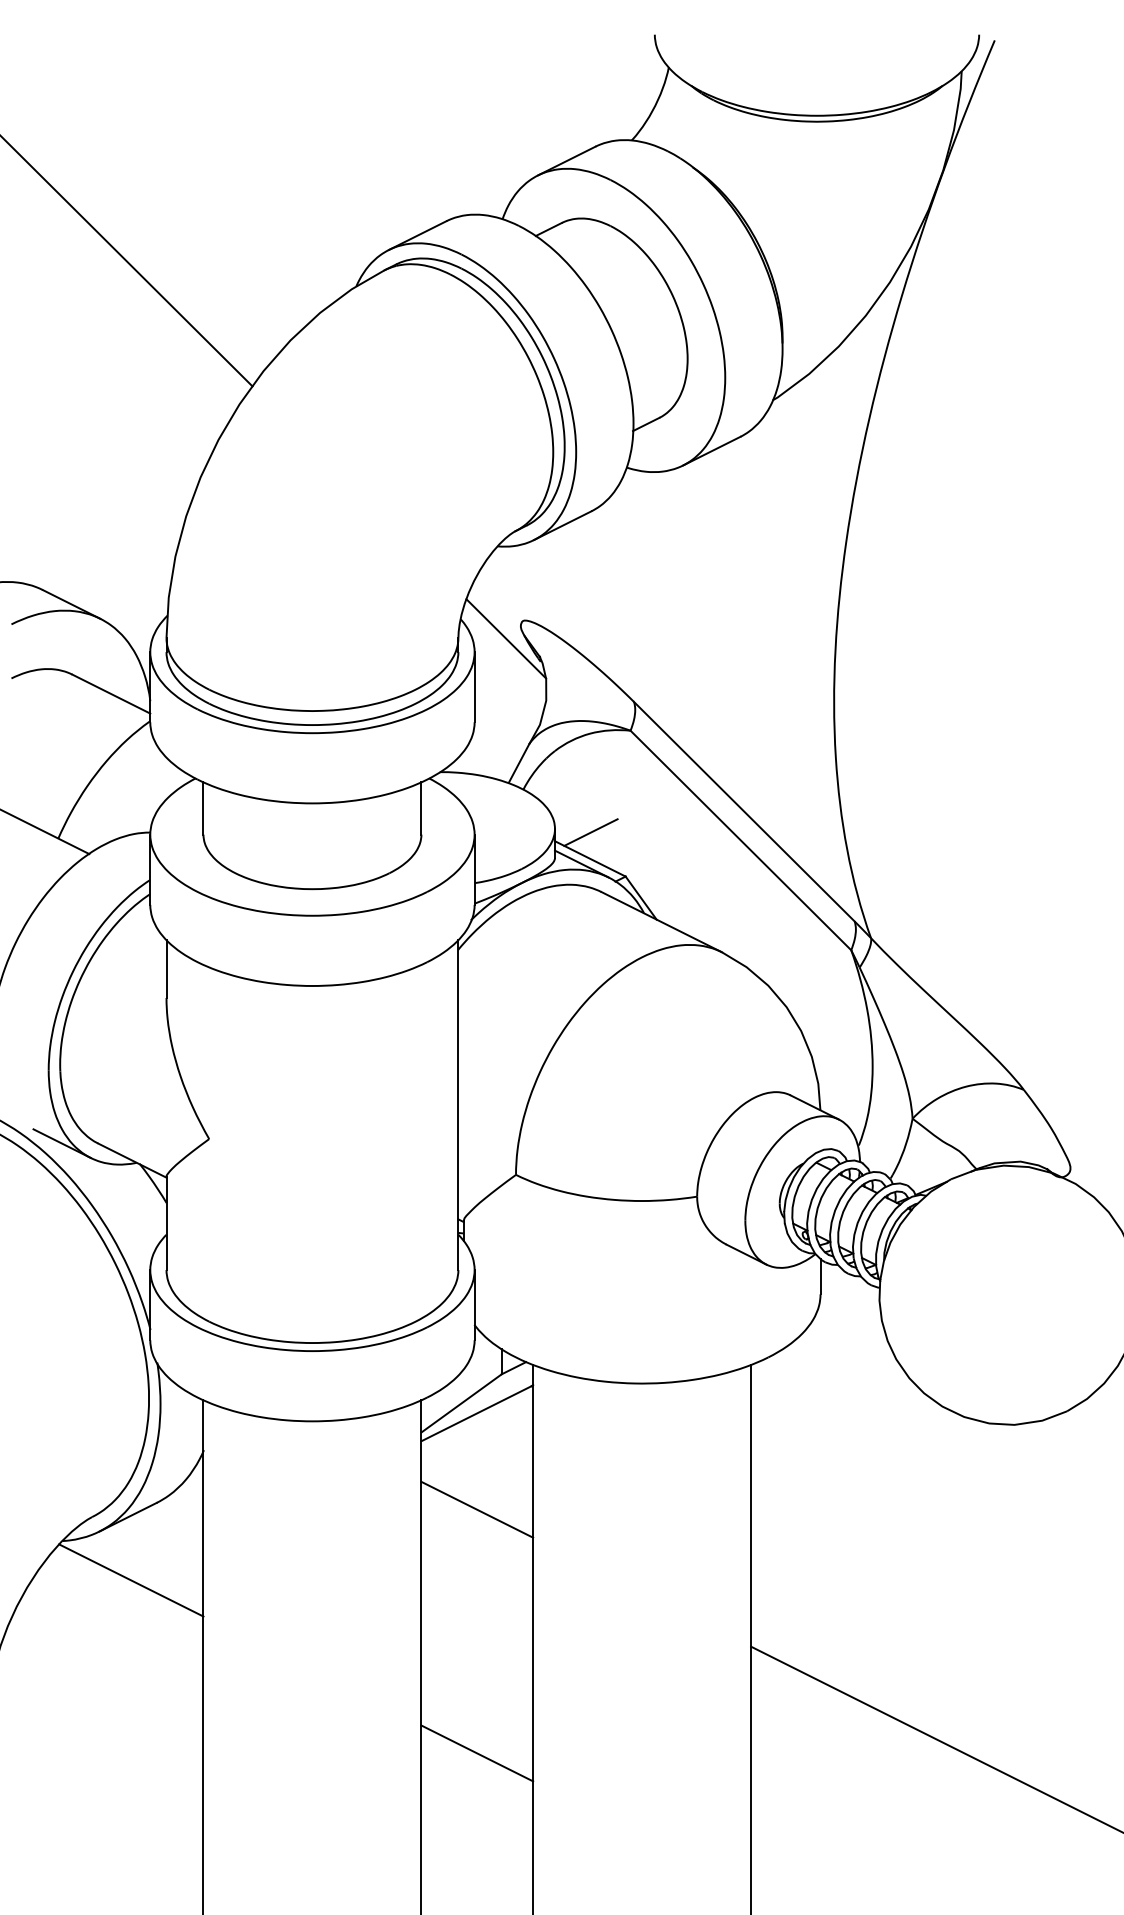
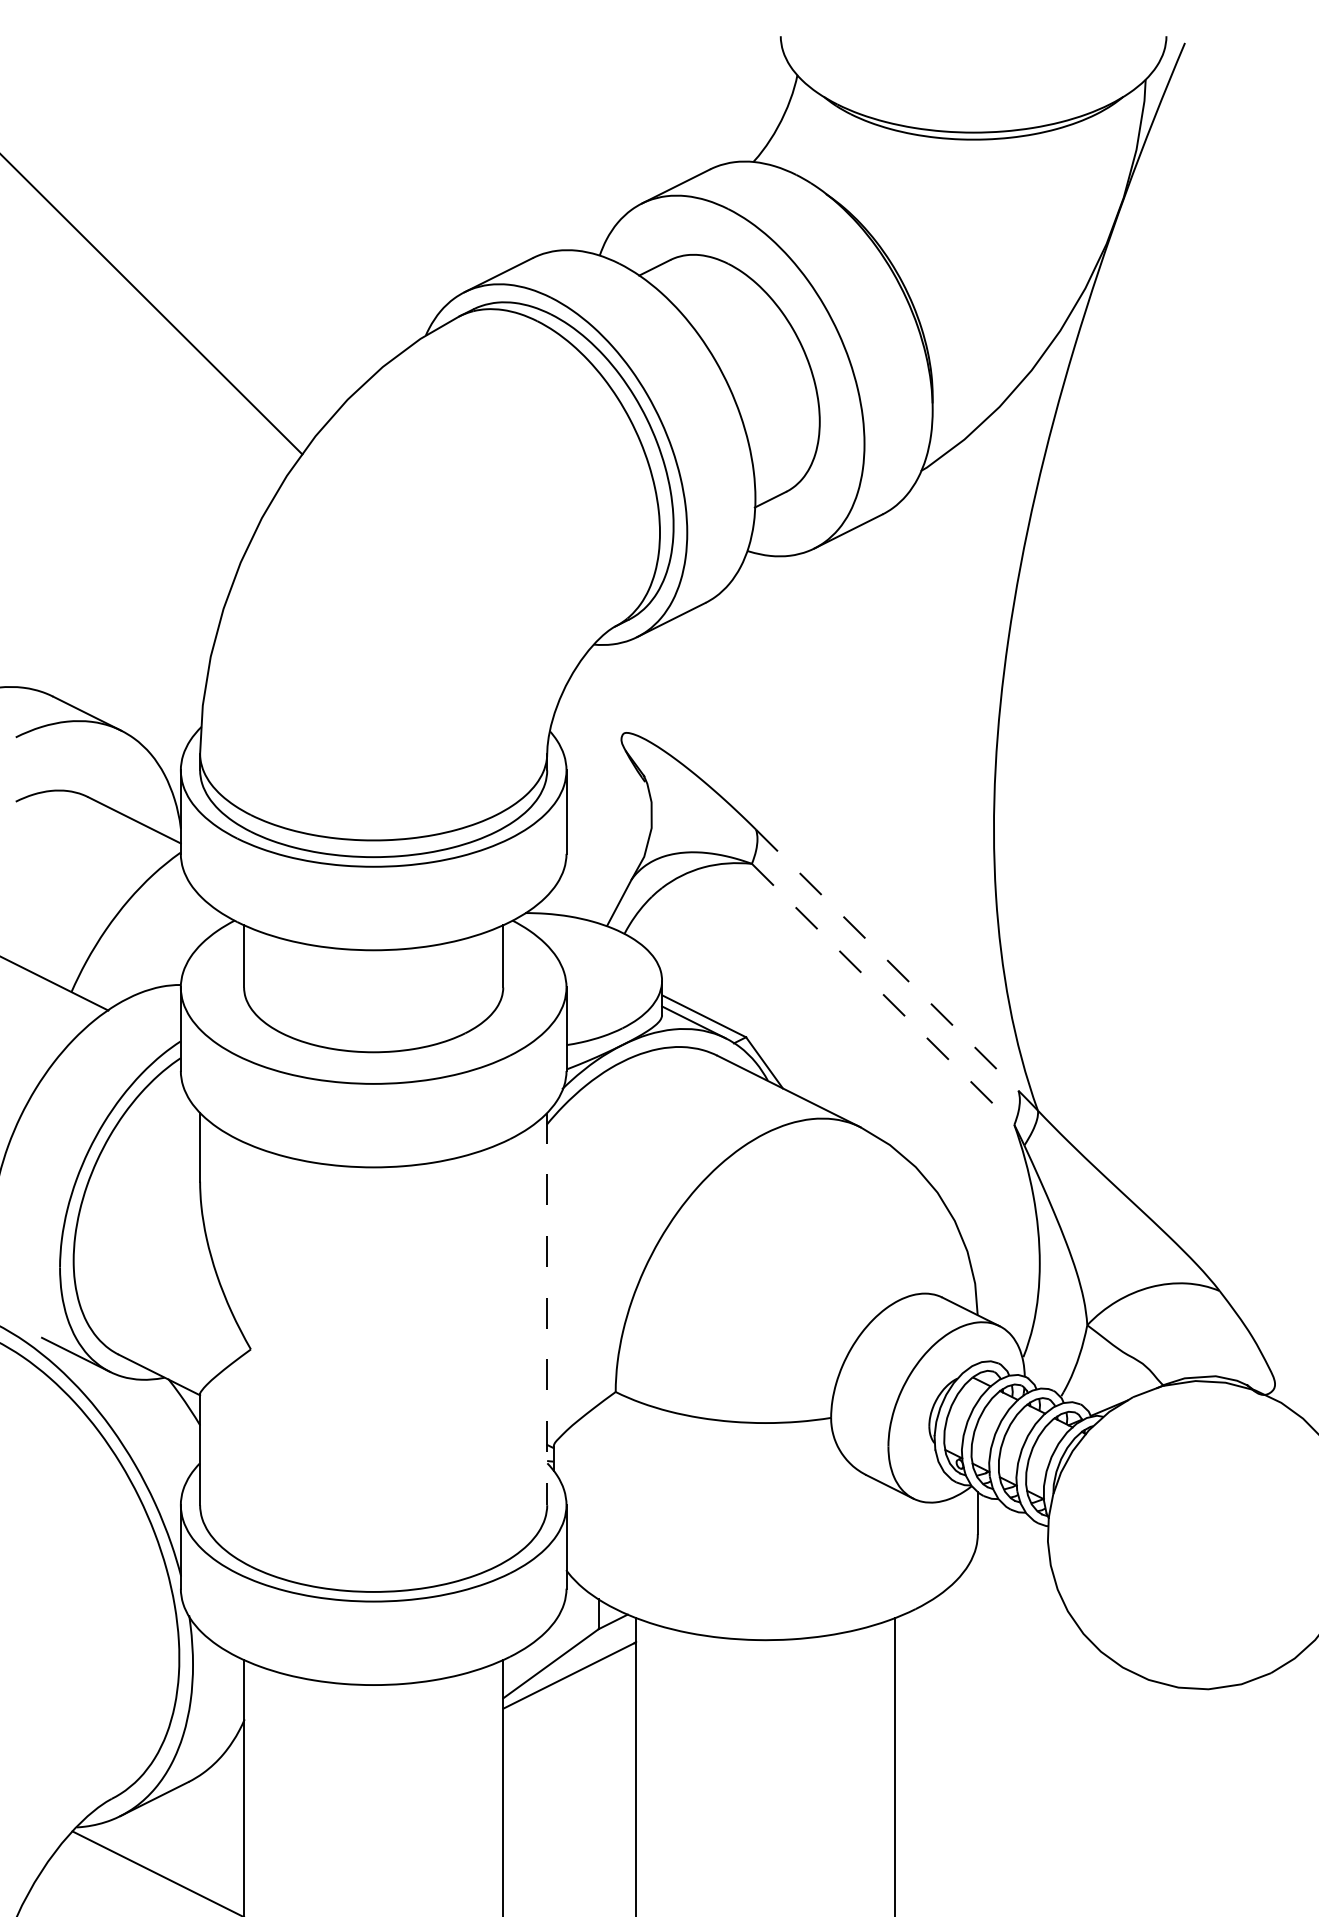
line: (506, 638) -> (604, 754), removed
line: (744, 811) -> (887, 959), solid -> dashed
line: (590, 832) -> (704, 984), removed
line: (740, 840) -> (882, 994), solid -> dashed
line: (458, 1105) -> (547, 1309), solid -> dashed
line: (477, 1509) -> (569, 1789), removed

